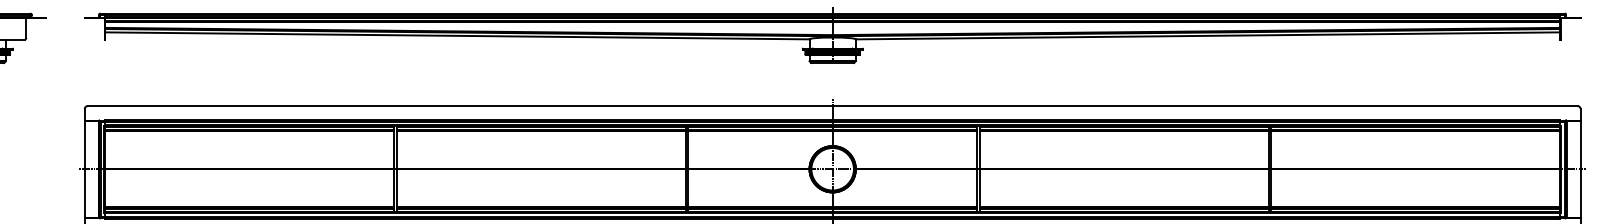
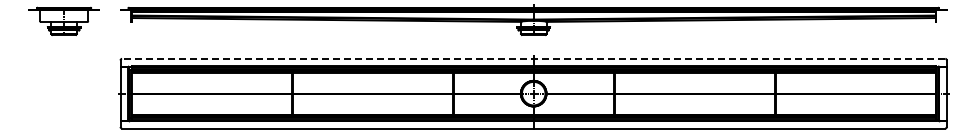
line: (832, 105) -> (533, 58), solid -> dashed

